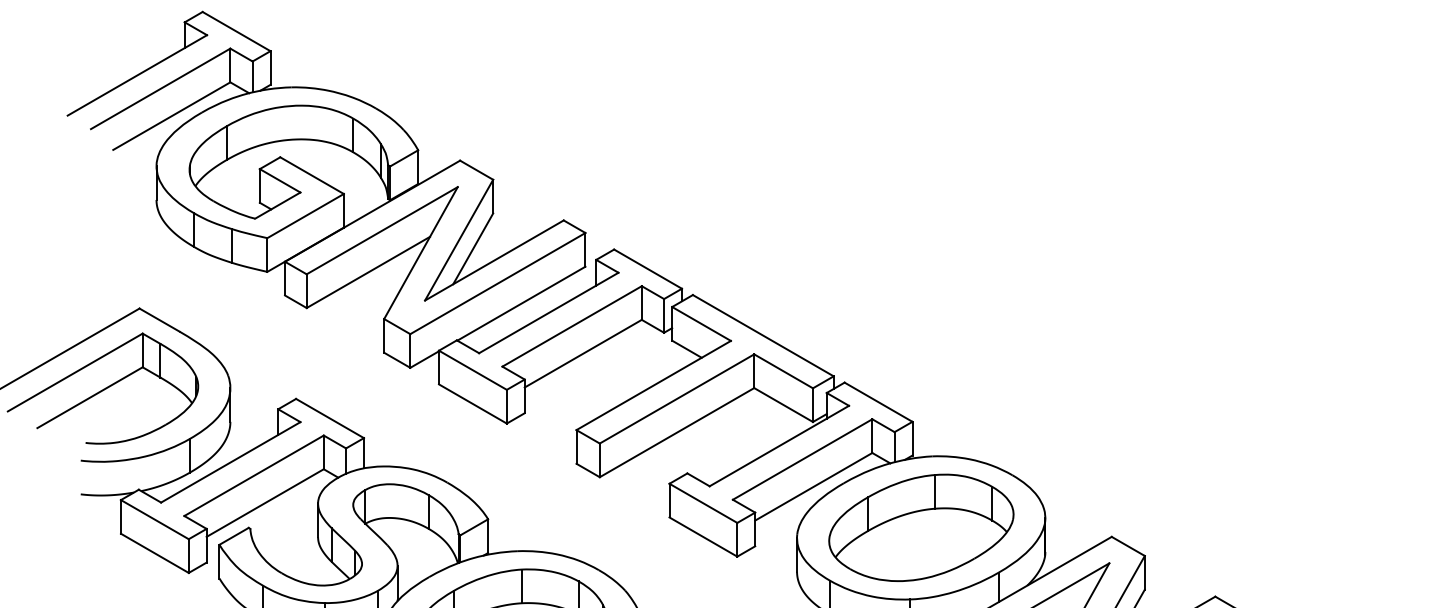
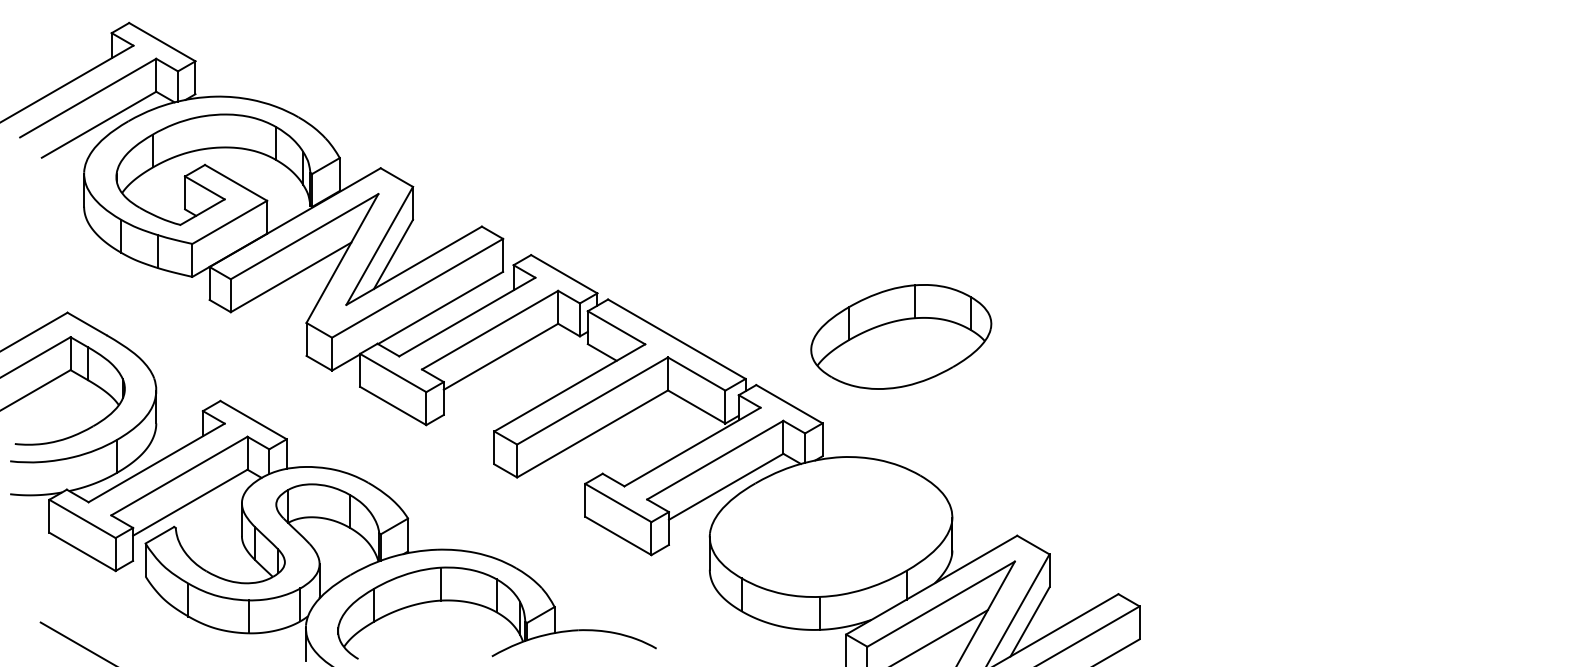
part: (921, 527) -> (901, 336), moved

